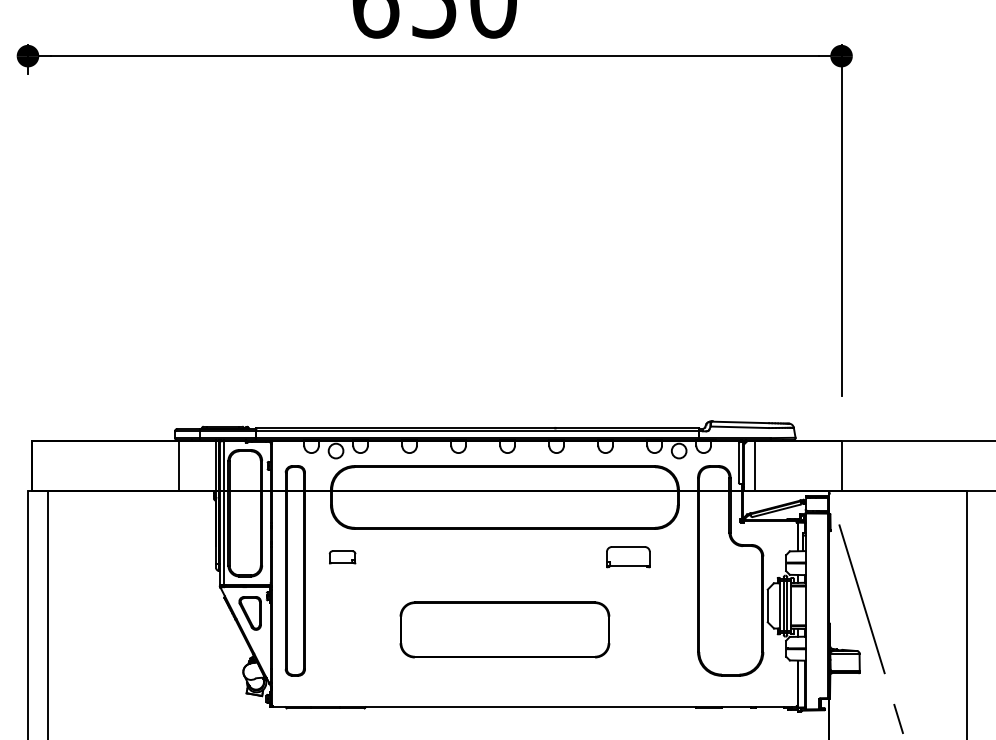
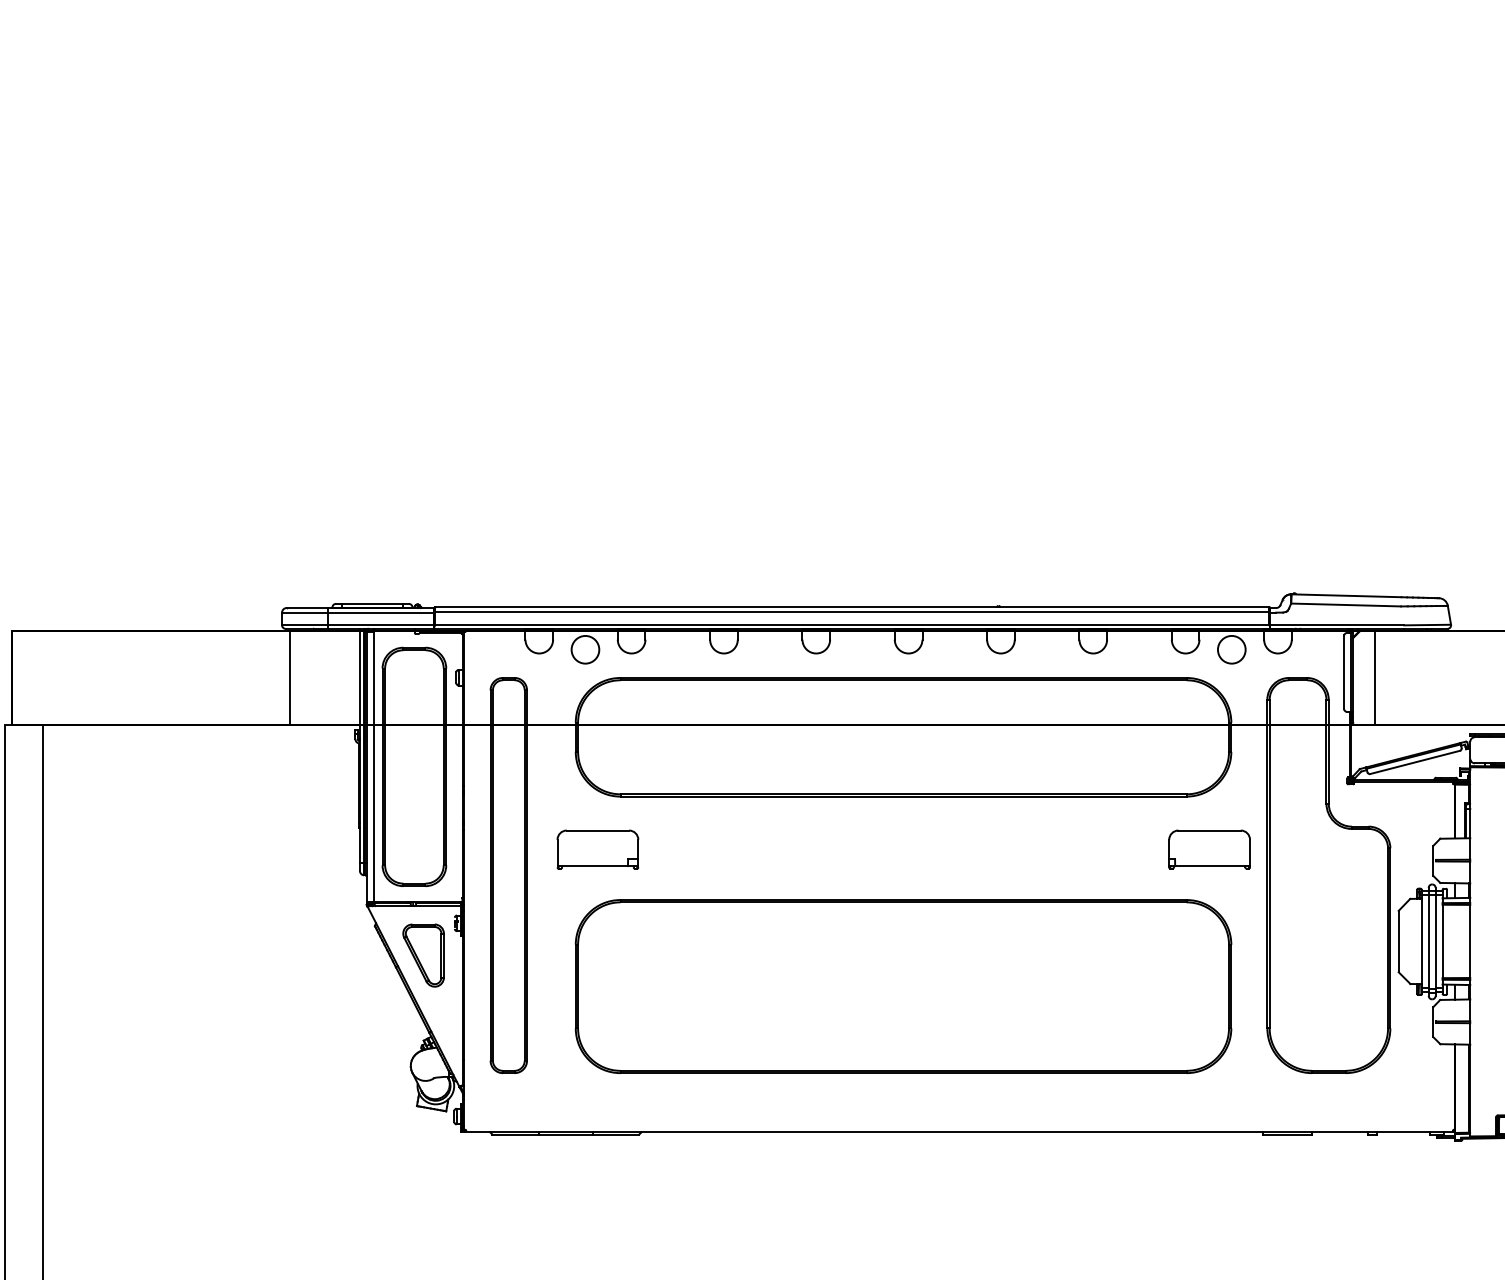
part: (342, 557) -> (597, 850), size x1.67
part: (628, 557) -> (1209, 850), moved
part: (504, 629) -> (902, 985), size x1.67

